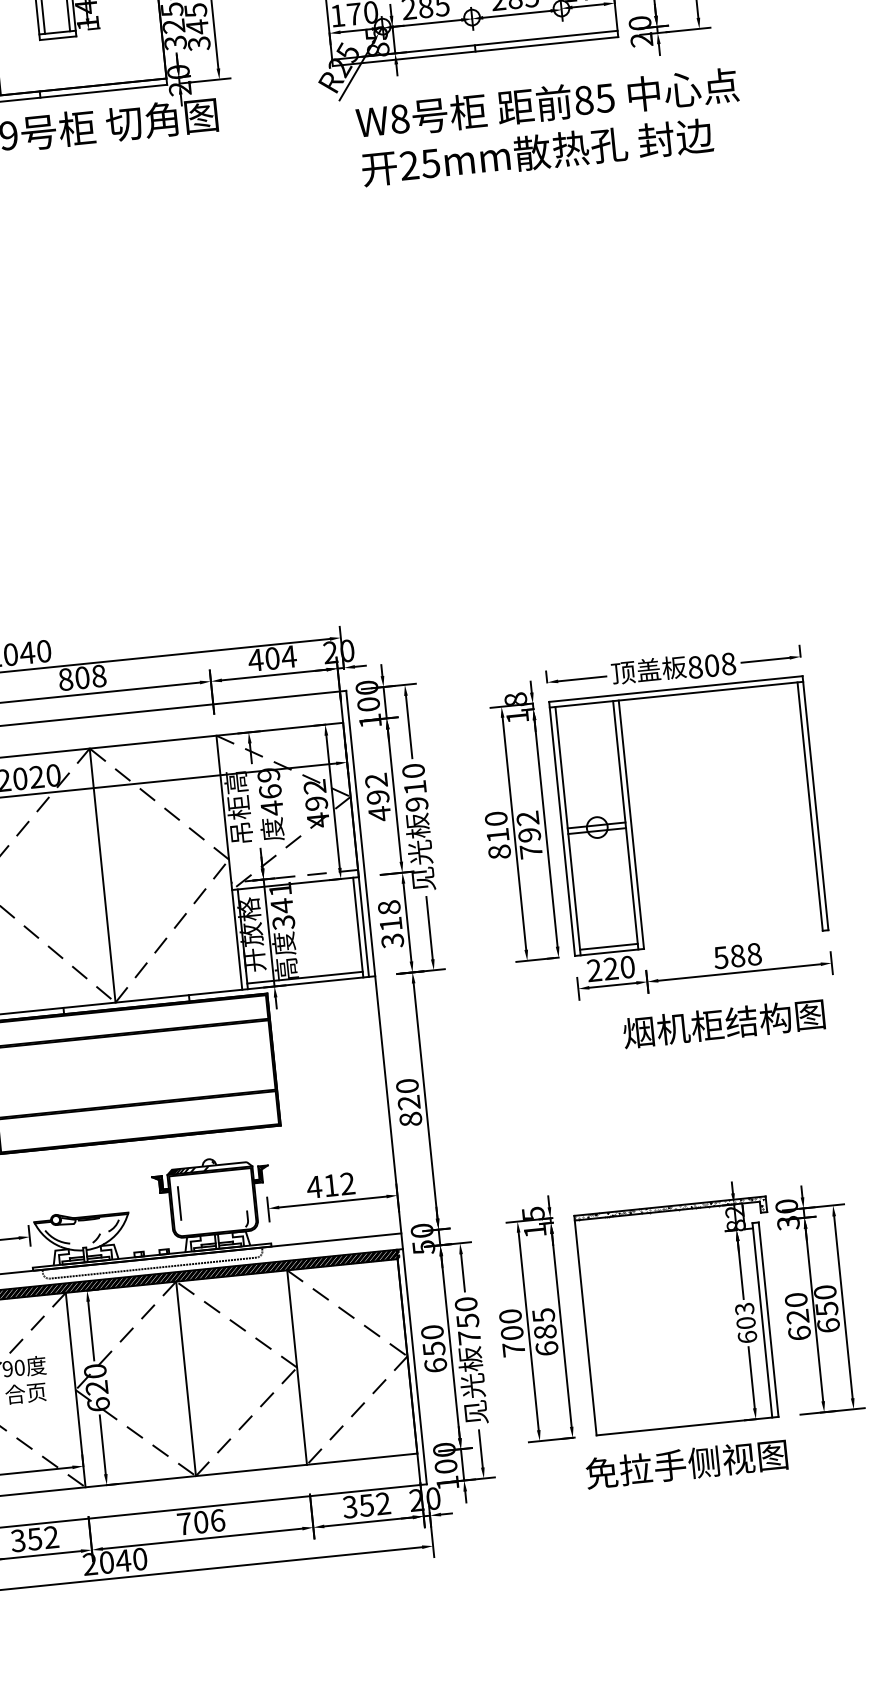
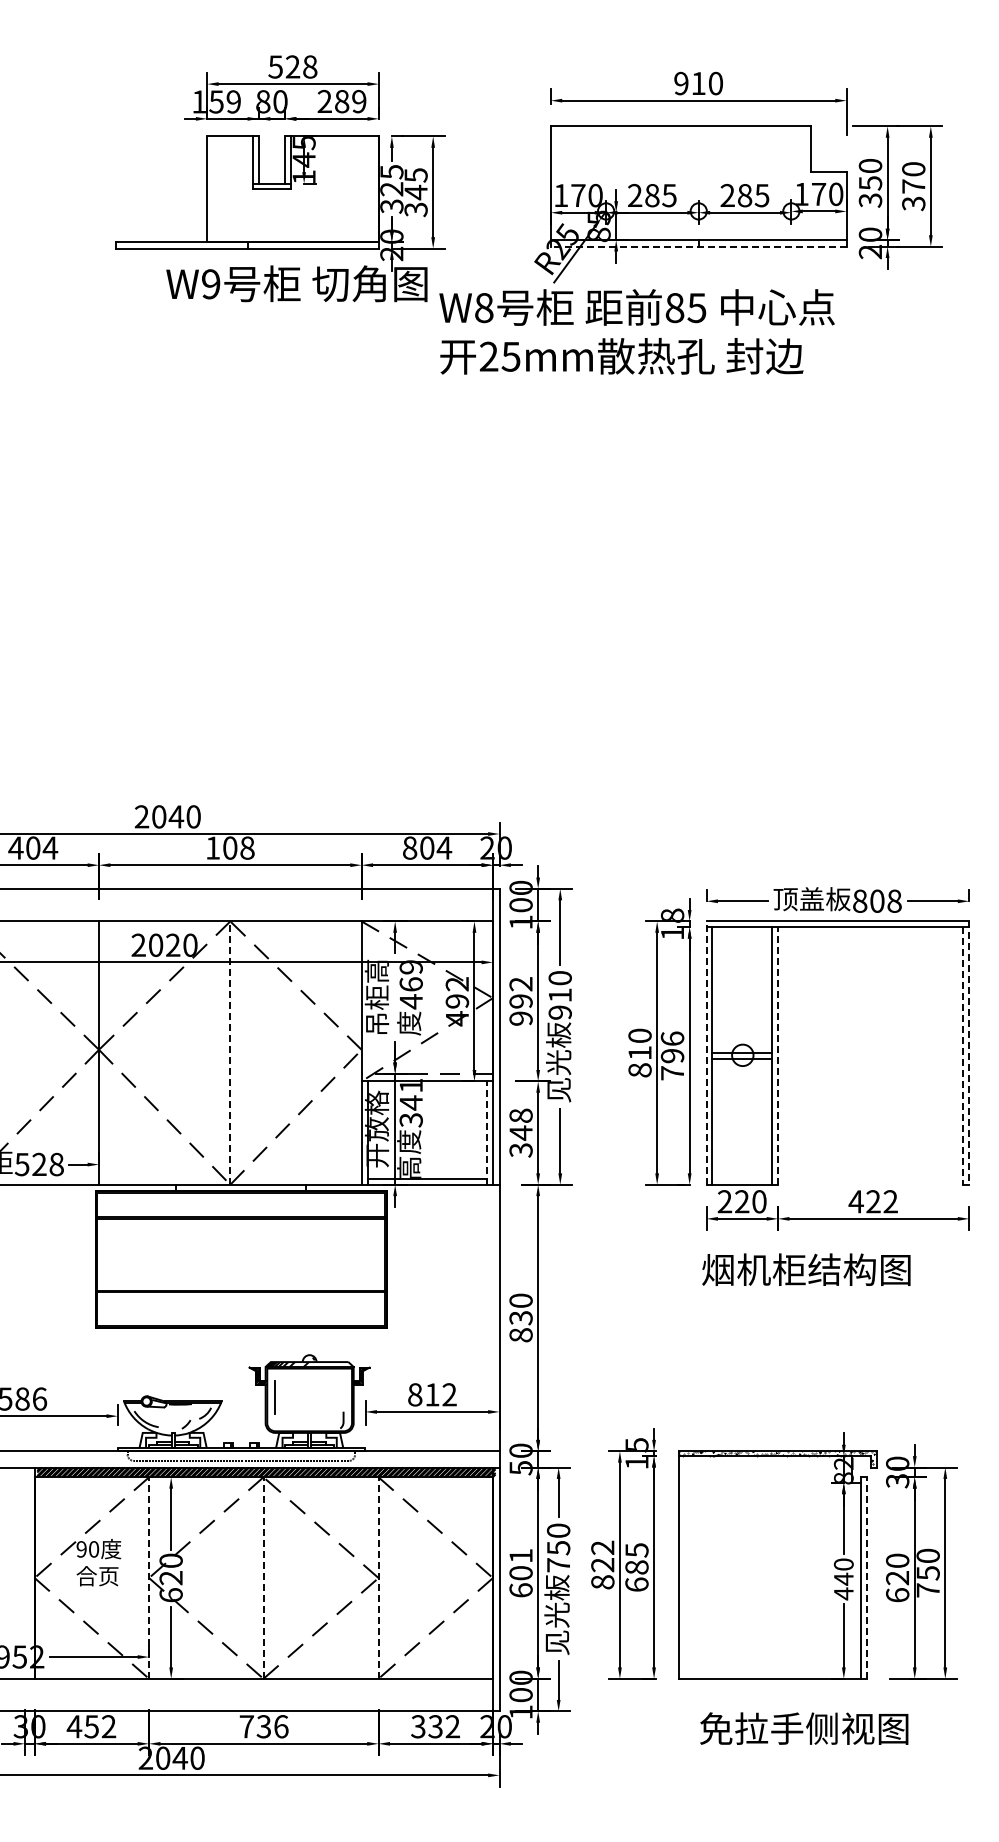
line: (475, 51) -> (698, 246), solid -> dashed
text: (549, 126) -> (636, 331), moved
text: (255, 659) -> (409, 847), 404 -> 804
text: (66, 678) -> (213, 847), 808 -> 108
line: (815, 803) -> (969, 1053), solid -> dashed
line: (810, 807) -> (963, 1056), solid -> dashed
text: (379, 813) -> (520, 1018), 492 -> 992
text: (527, 818) -> (672, 1038), 792 -> 796
line: (631, 825) -> (778, 1056), solid -> dashed
line: (562, 829) -> (706, 1053), solid -> dashed
line: (102, 875) -> (230, 1053), solid -> dashed
text: (390, 923) -> (520, 1132), 318 -> 348
line: (358, 927) -> (487, 1133), solid -> dashed
line: (609, 946) -> (742, 1178), removed
text: (736, 955) -> (872, 1201), 588 -> 422
text: (724, 1023) -> (806, 1269), moved
text: (409, 1103) -> (521, 1318), 820 -> 830
text: (313, 1186) -> (414, 1394), 412 -> 812
line: (768, 1320) -> (867, 1578), solid -> dashed
text: (745, 1323) -> (843, 1579), 603 -> 440
text: (827, 1325) -> (927, 1590), 650 -> 750
text: (511, 1332) -> (602, 1564), 700 -> 822
text: (432, 1340) -> (520, 1564), 650 -> 601
line: (297, 1368) -> (378, 1578), solid -> dashed
line: (186, 1379) -> (263, 1578), solid -> dashed
line: (76, 1390) -> (149, 1578), solid -> dashed
text: (686, 1463) -> (804, 1728), moved
text: (366, 1505) -> (435, 1726), 352 -> 332
text: (200, 1522) -> (263, 1726), 706 -> 736
text: (18, 1540) -> (74, 1726), 352 -> 452

